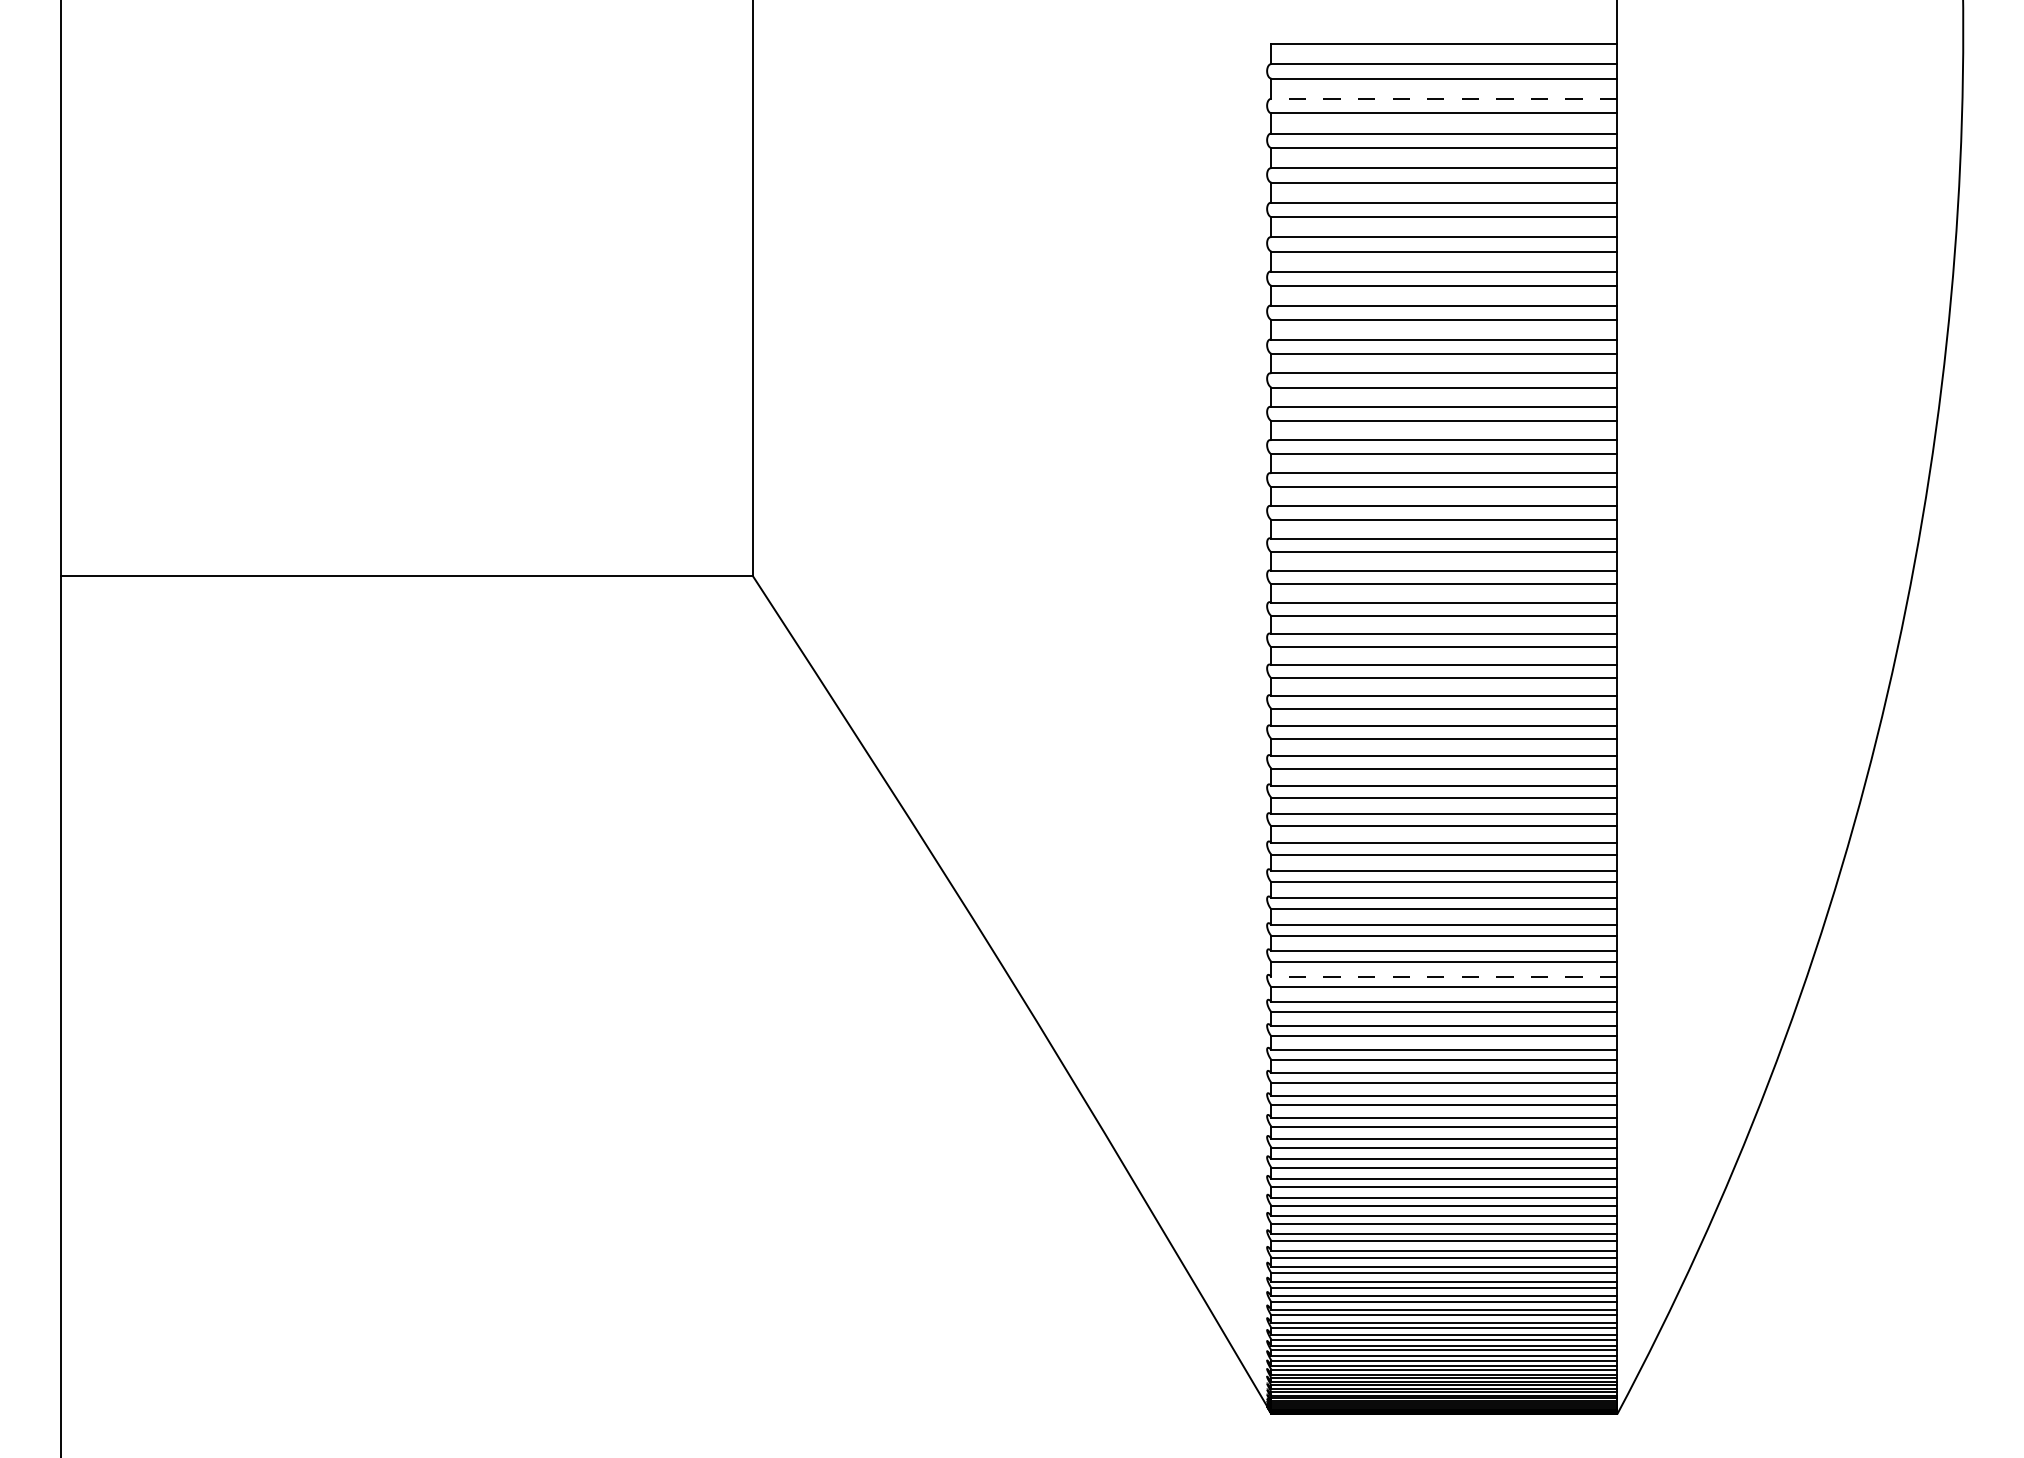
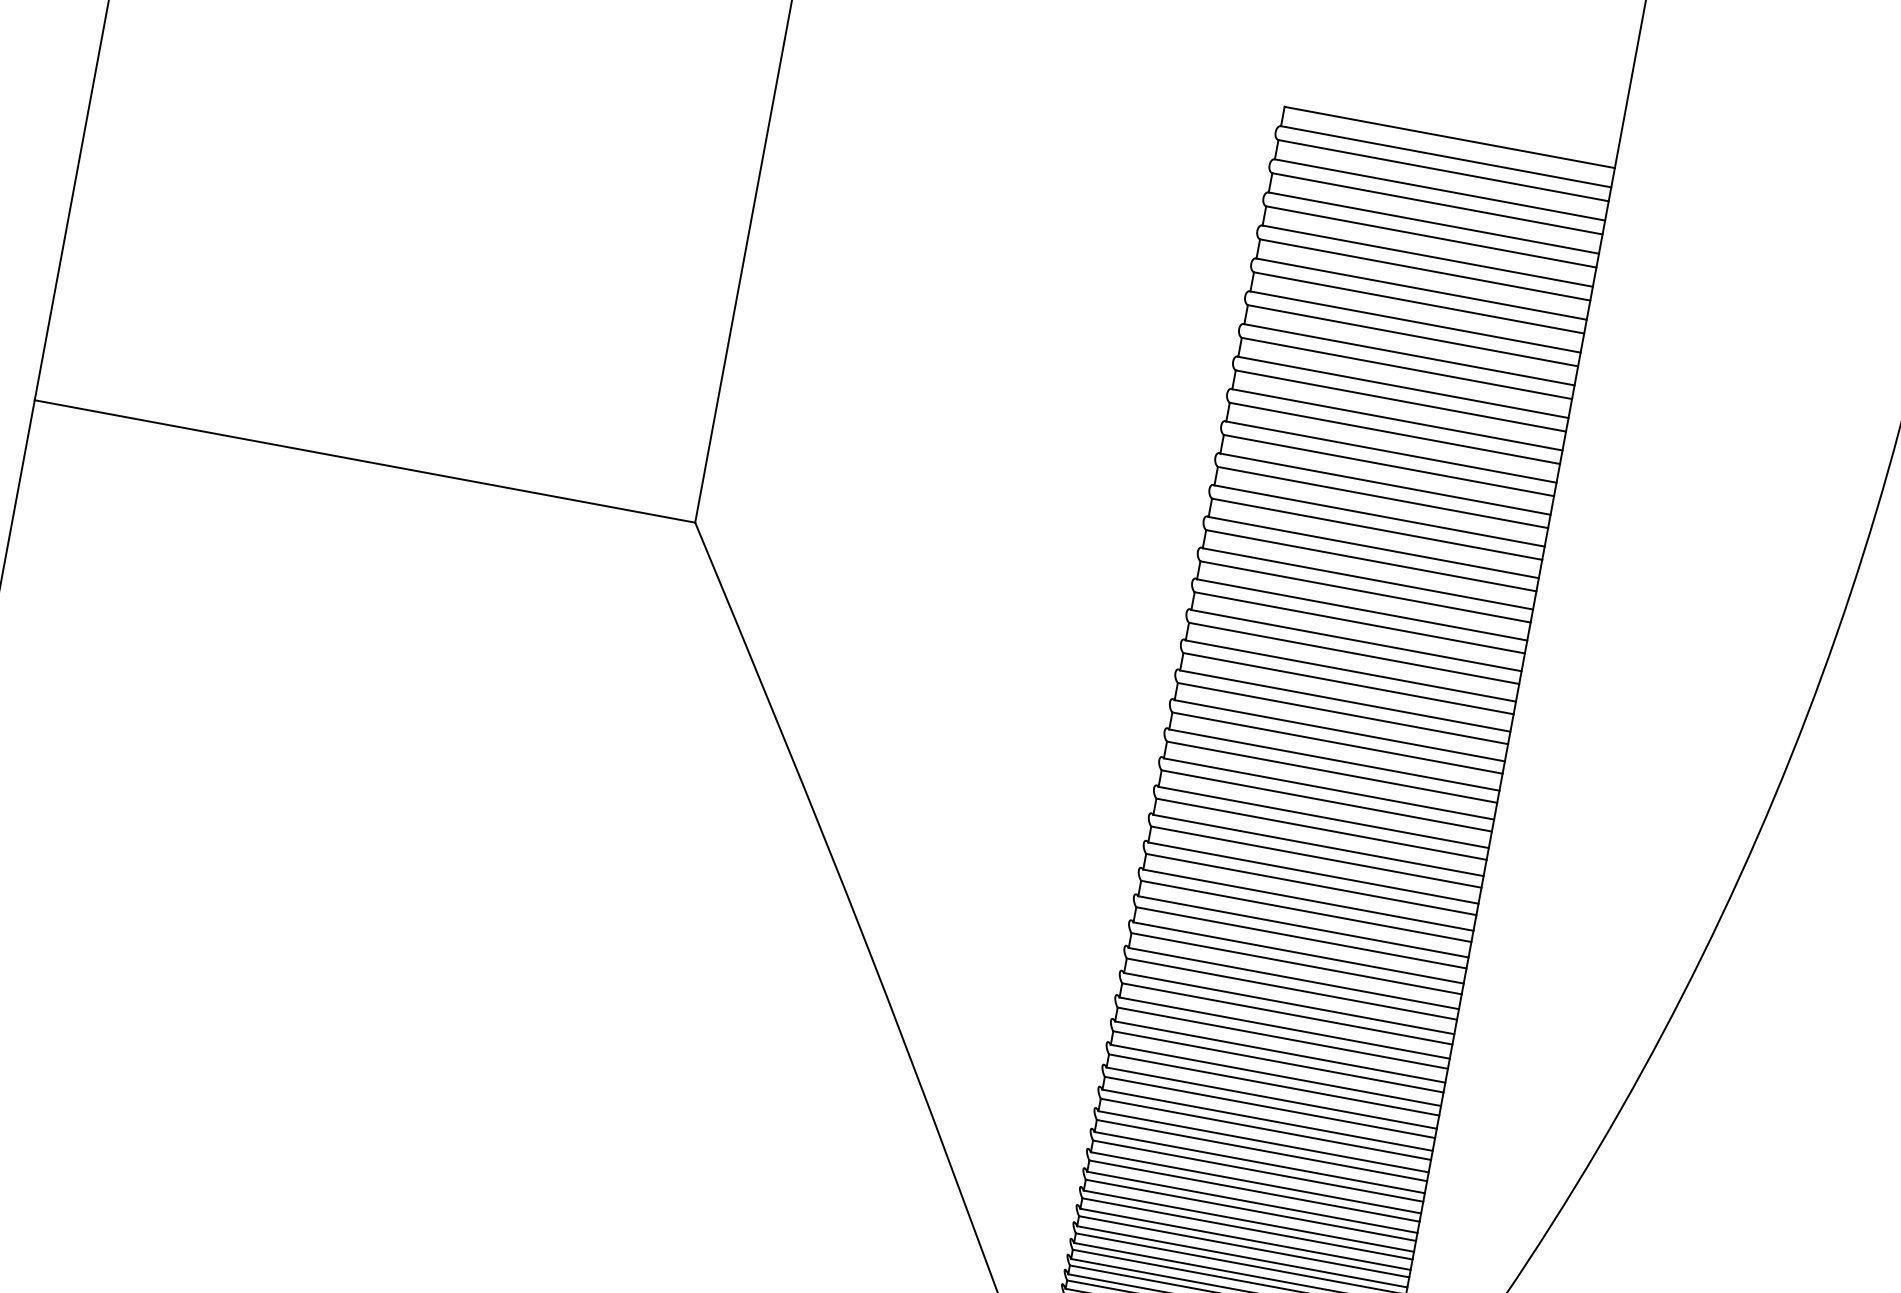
line: (1444, 98) -> (1440, 189), dashed -> solid
line: (1444, 976) -> (1284, 1027), dashed -> solid

